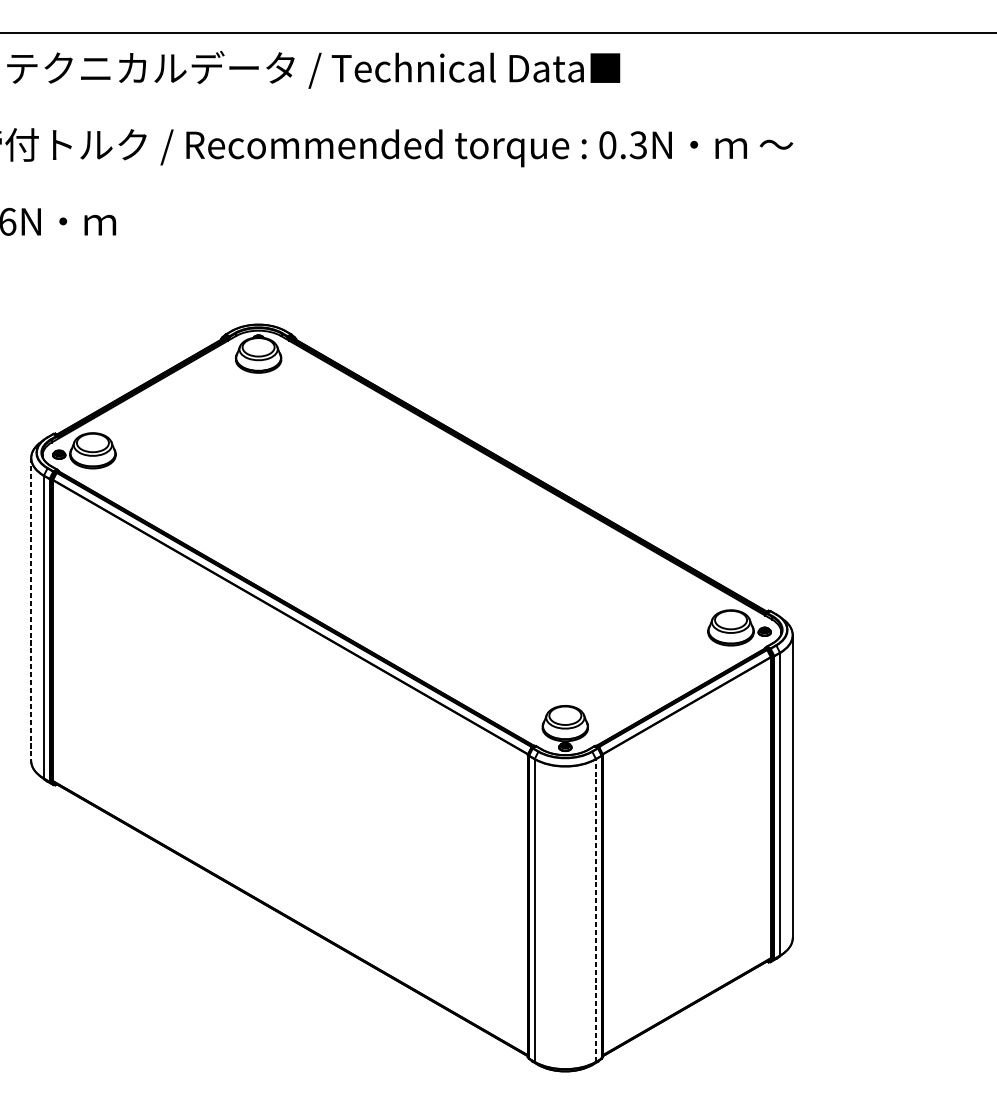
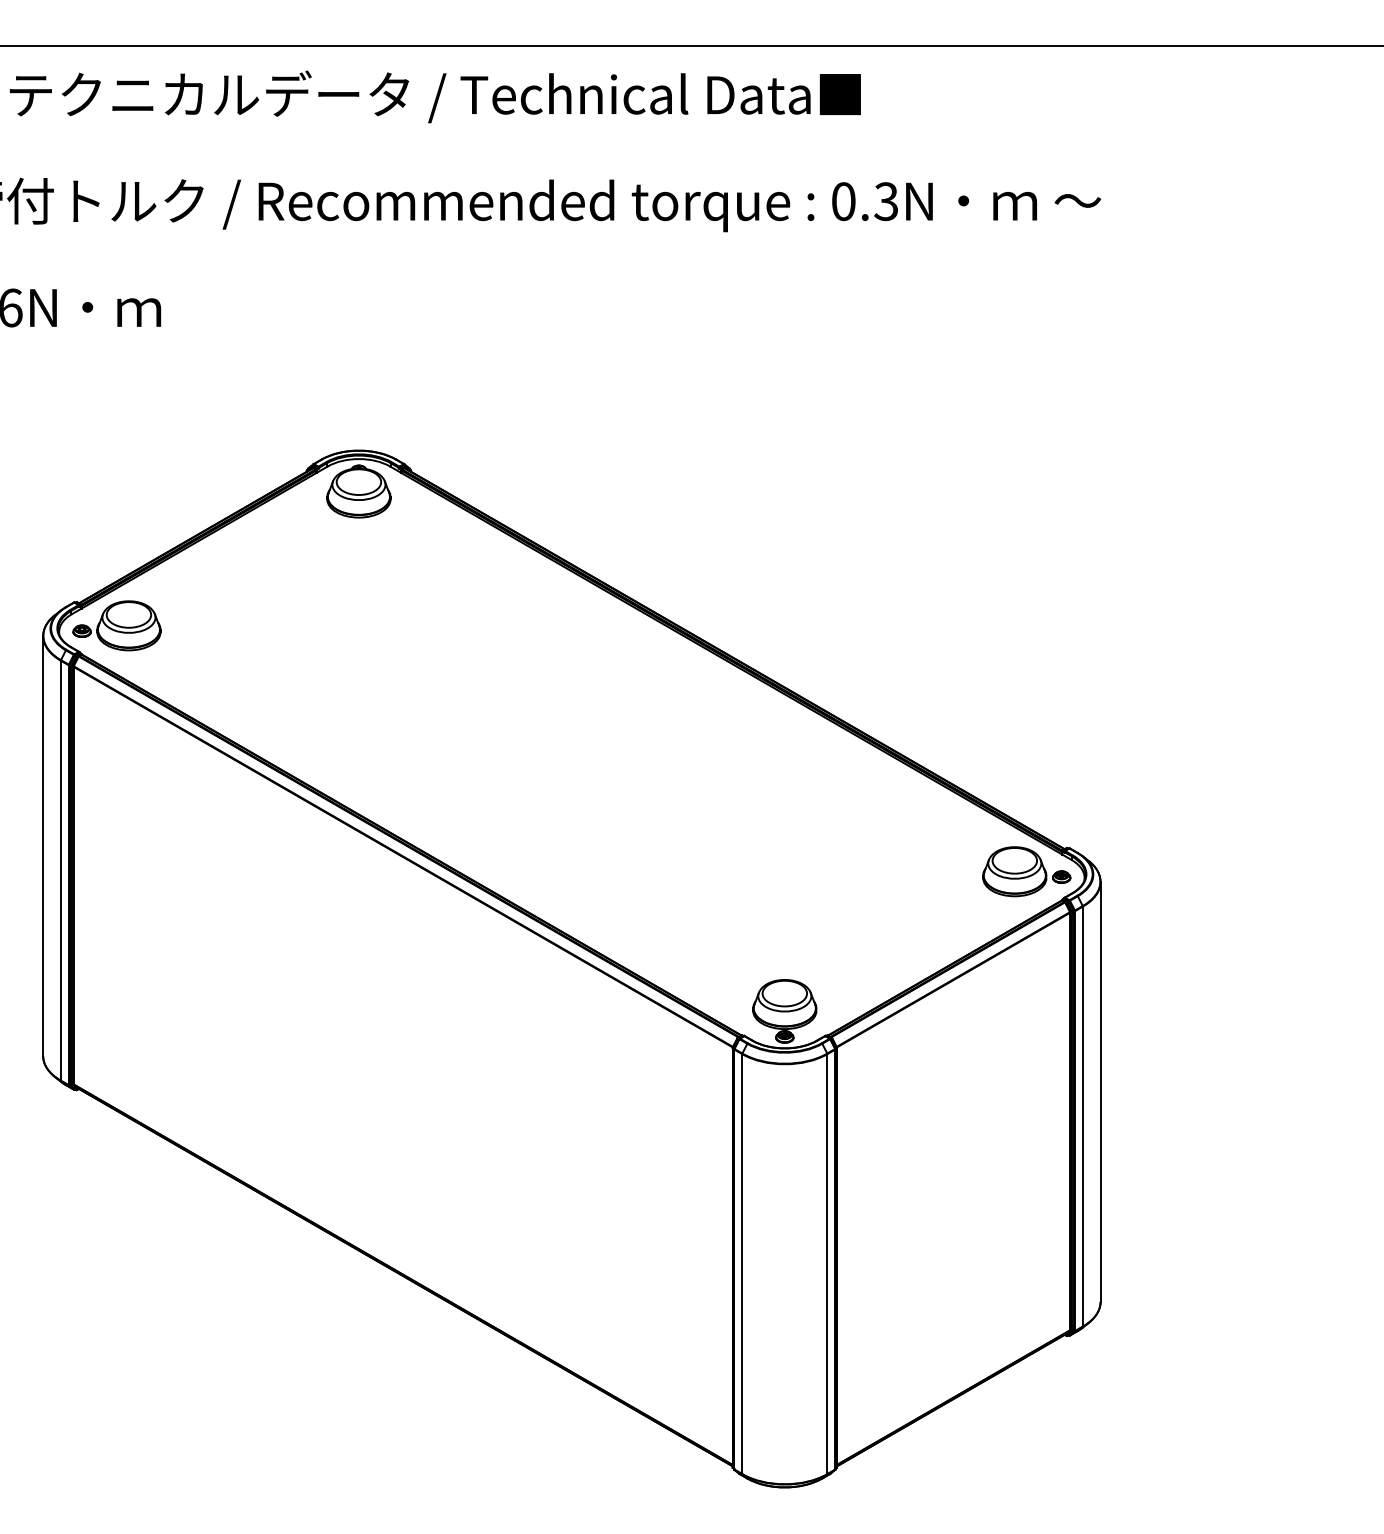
line: (31, 609) -> (43, 846), dashed -> solid
line: (596, 910) -> (827, 1264), dashed -> solid

